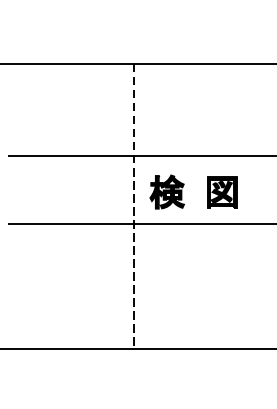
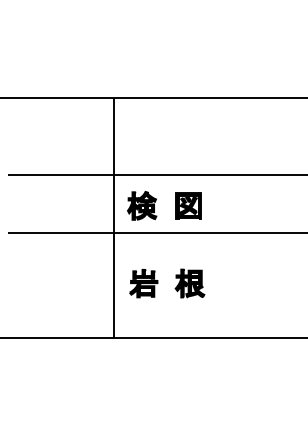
line: (133, 207) -> (113, 218), dashed -> solid
part: (205, 289) -> (174, 288), added

